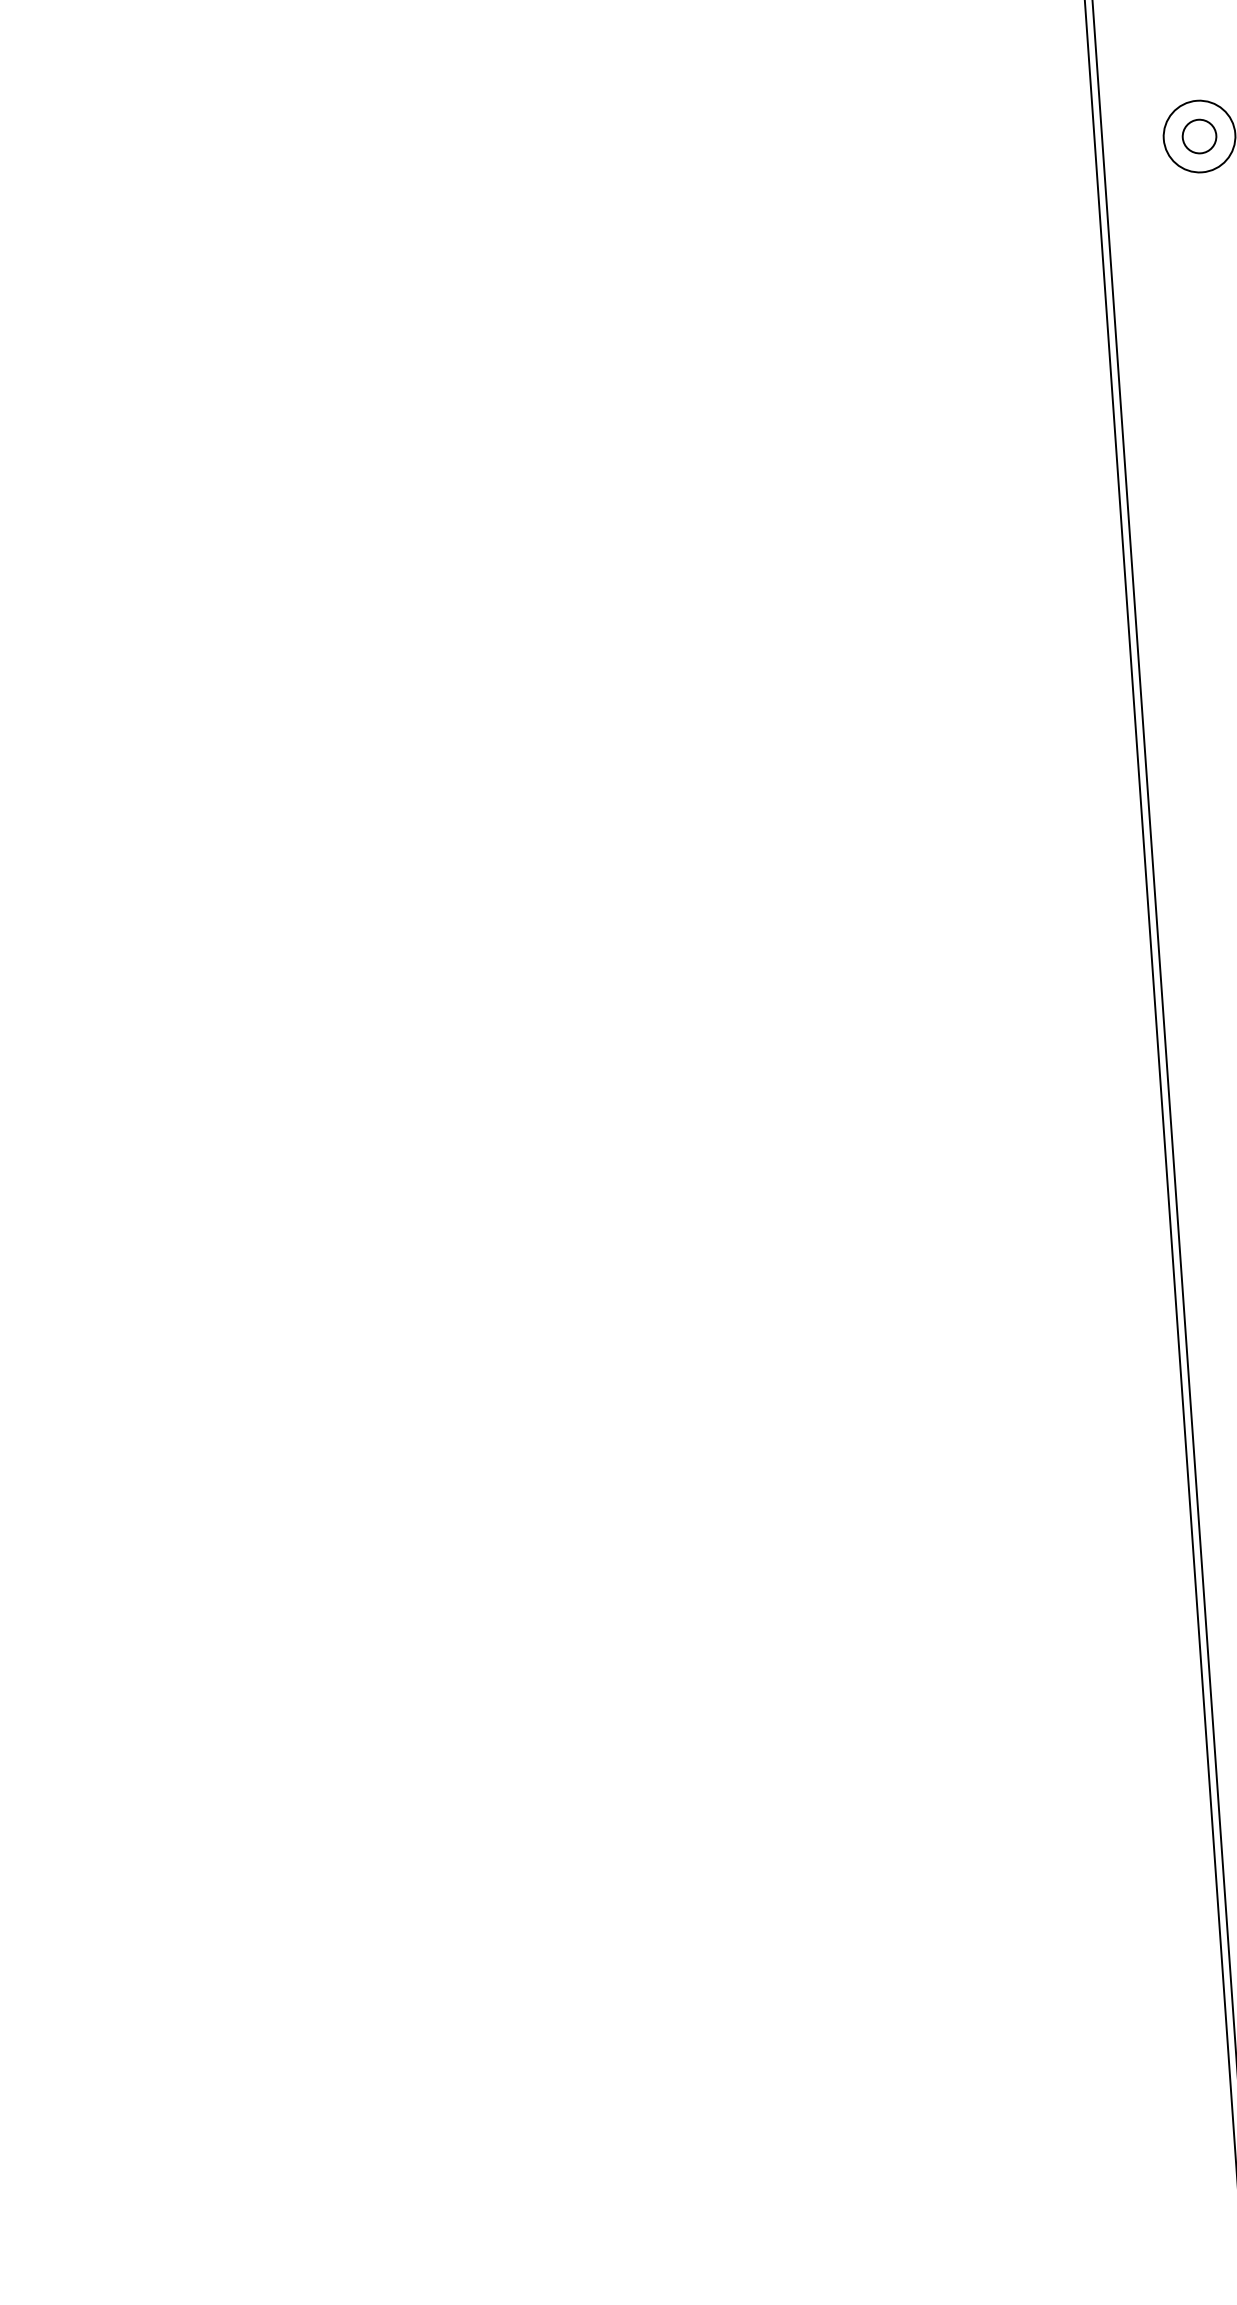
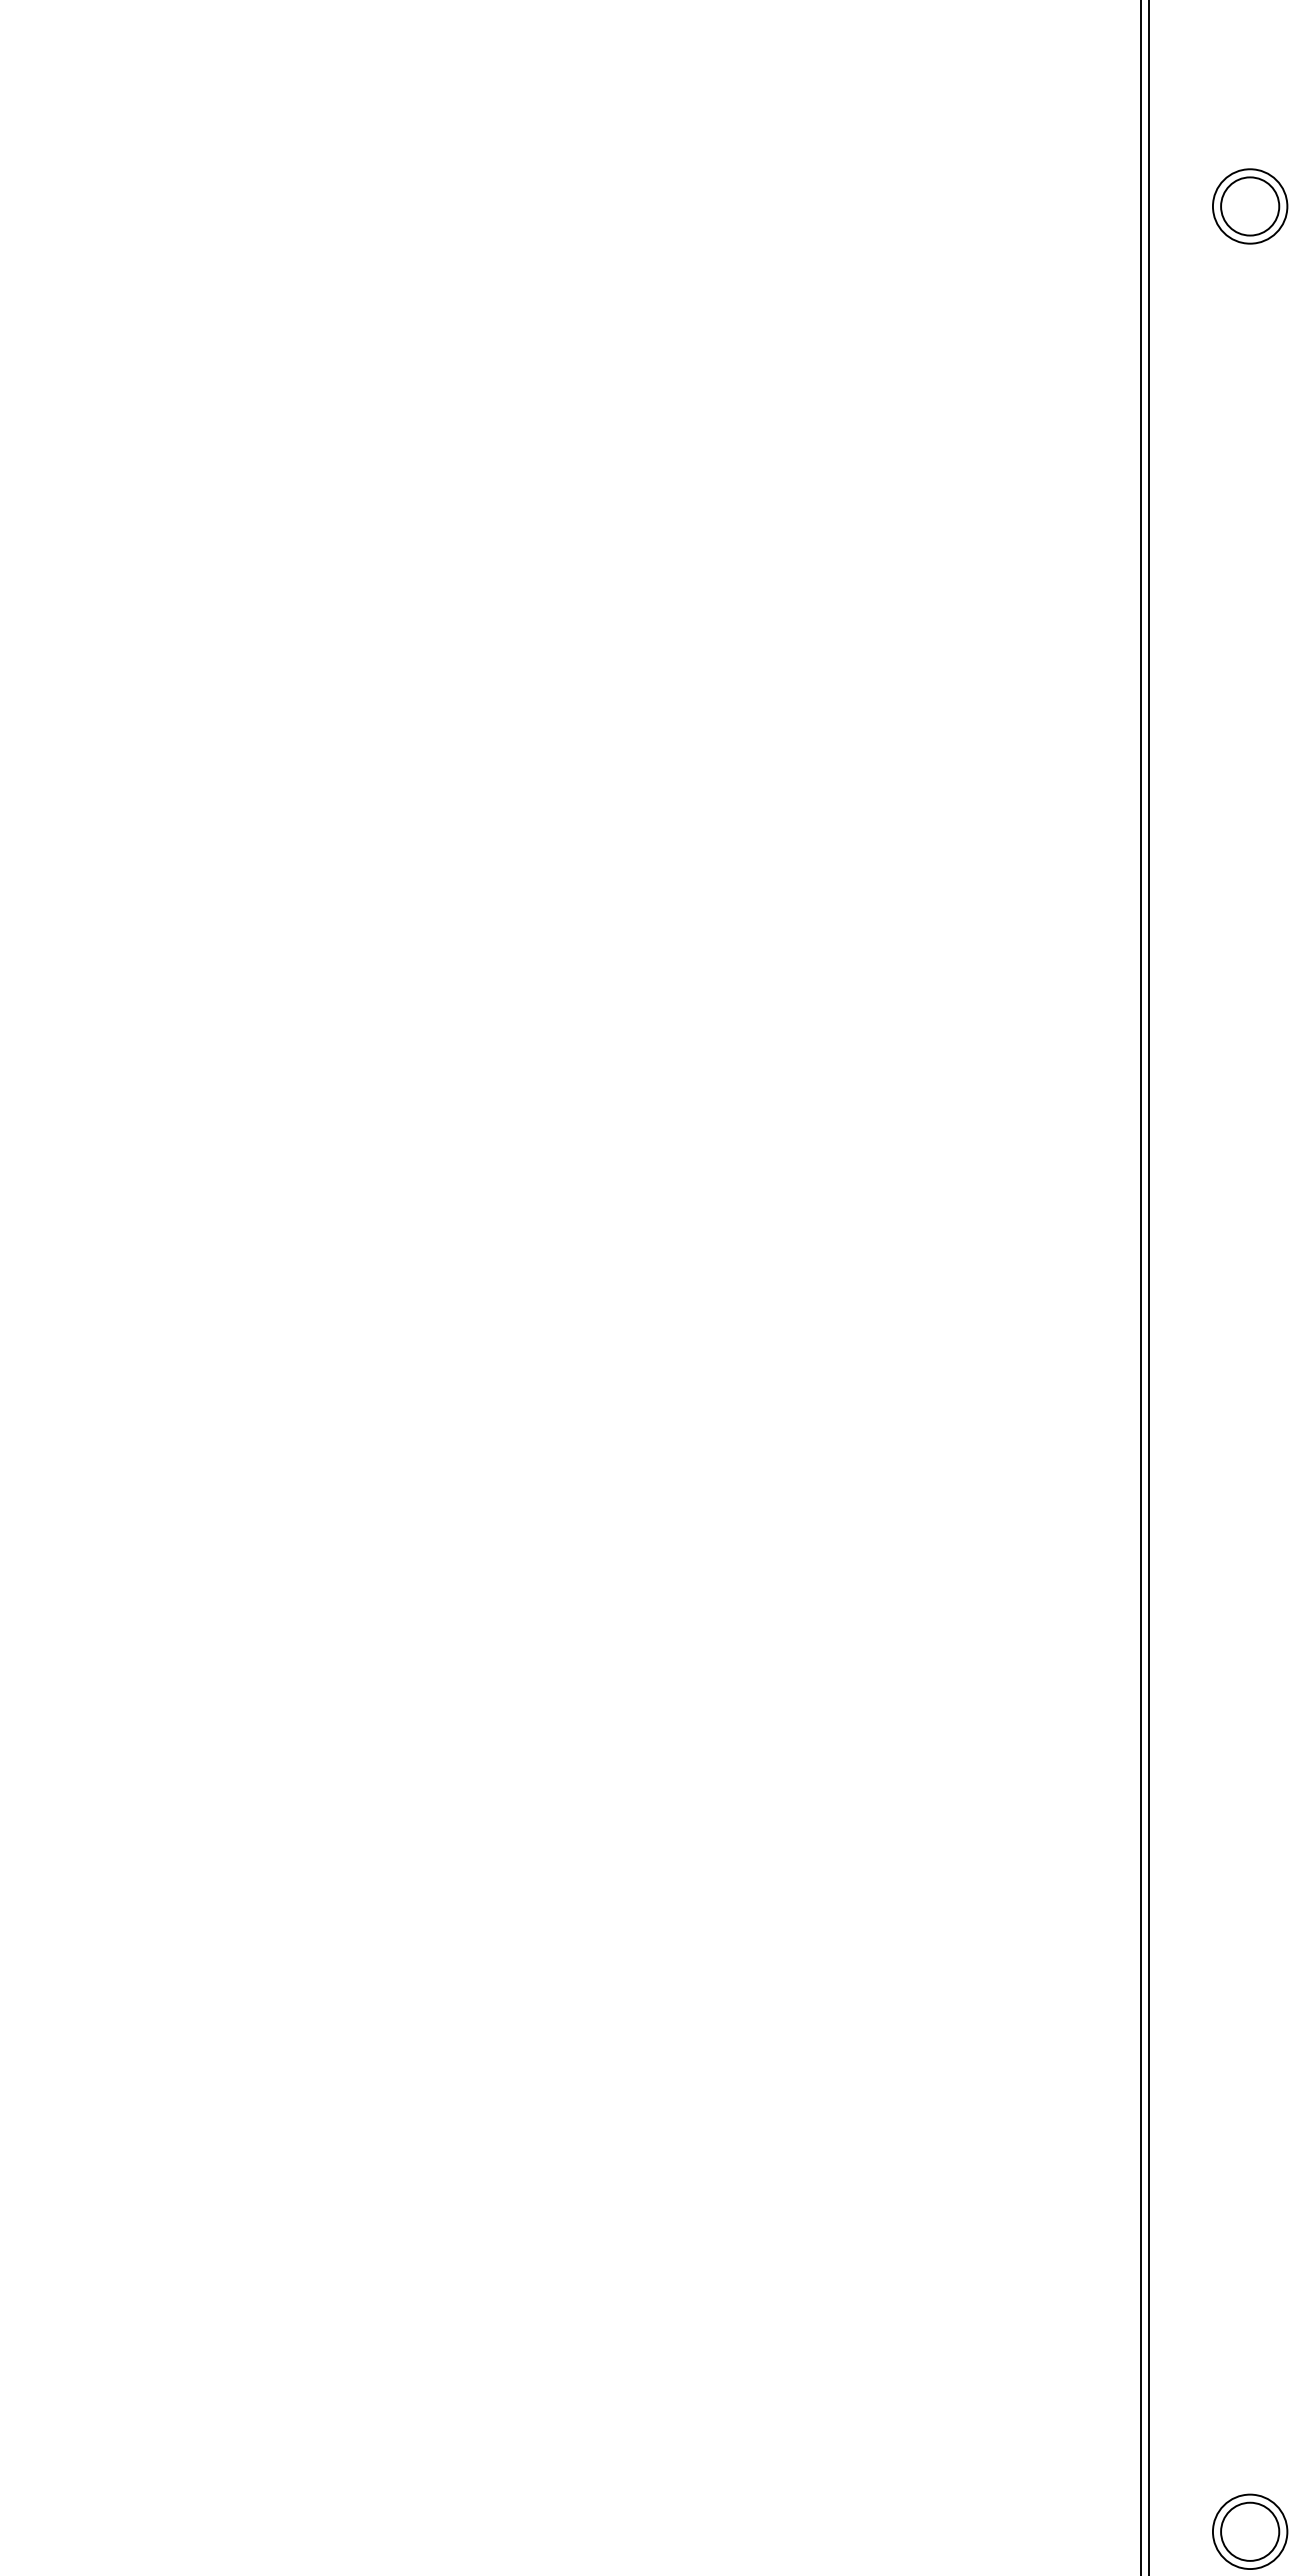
circle: (1199, 136) -> (1250, 206), size x1.67

